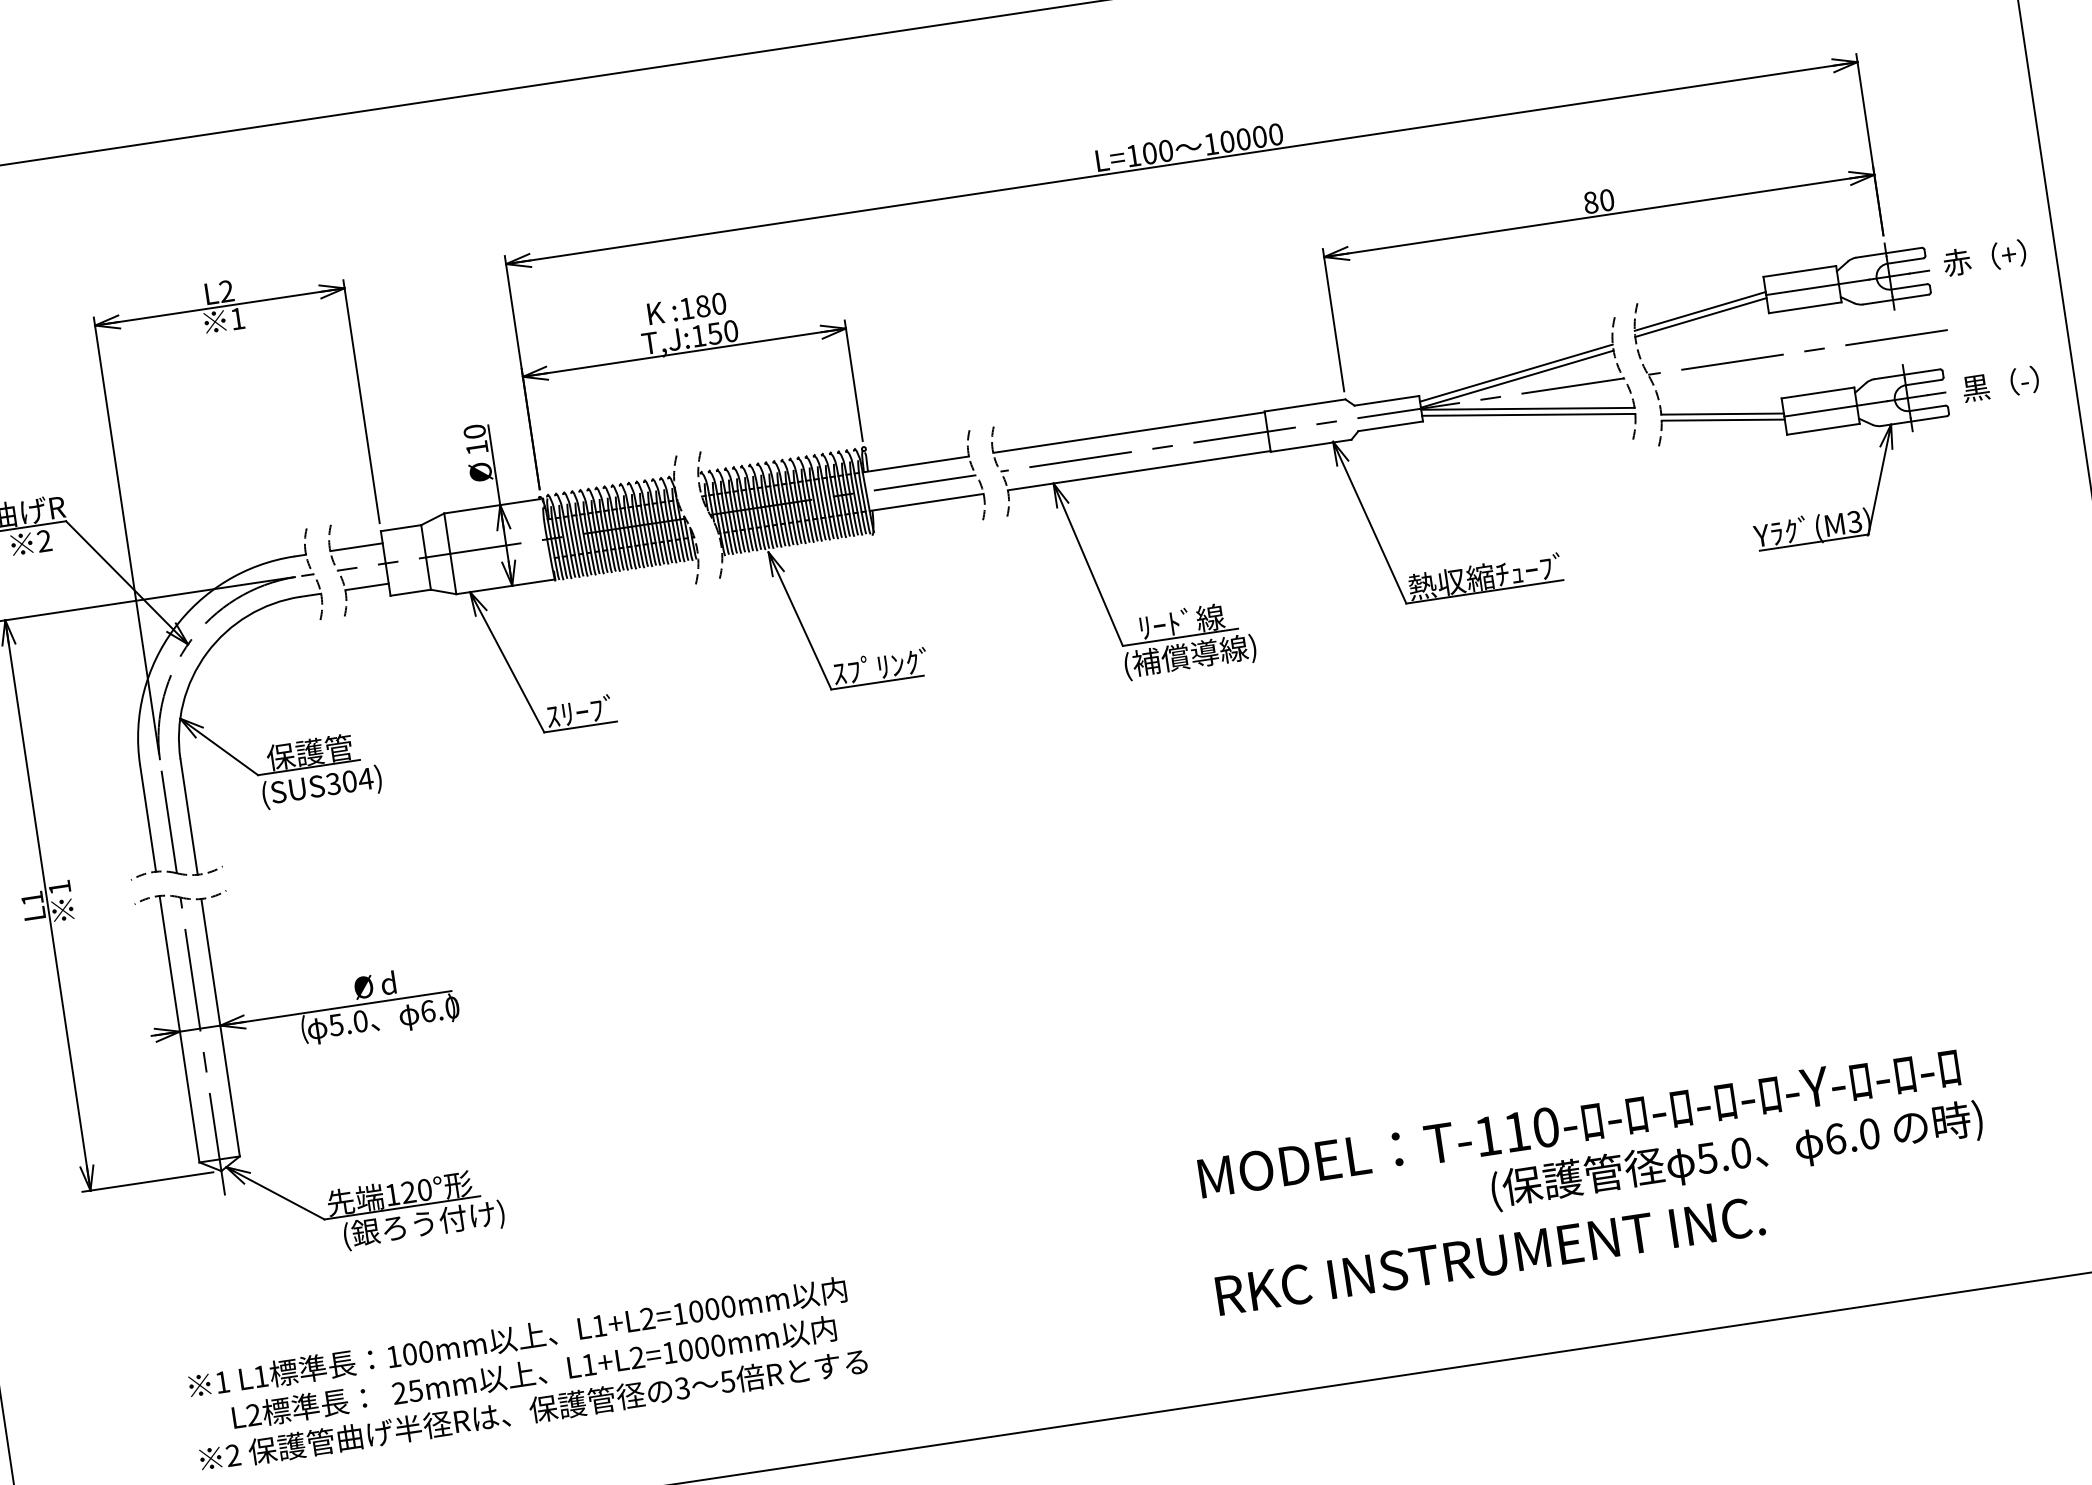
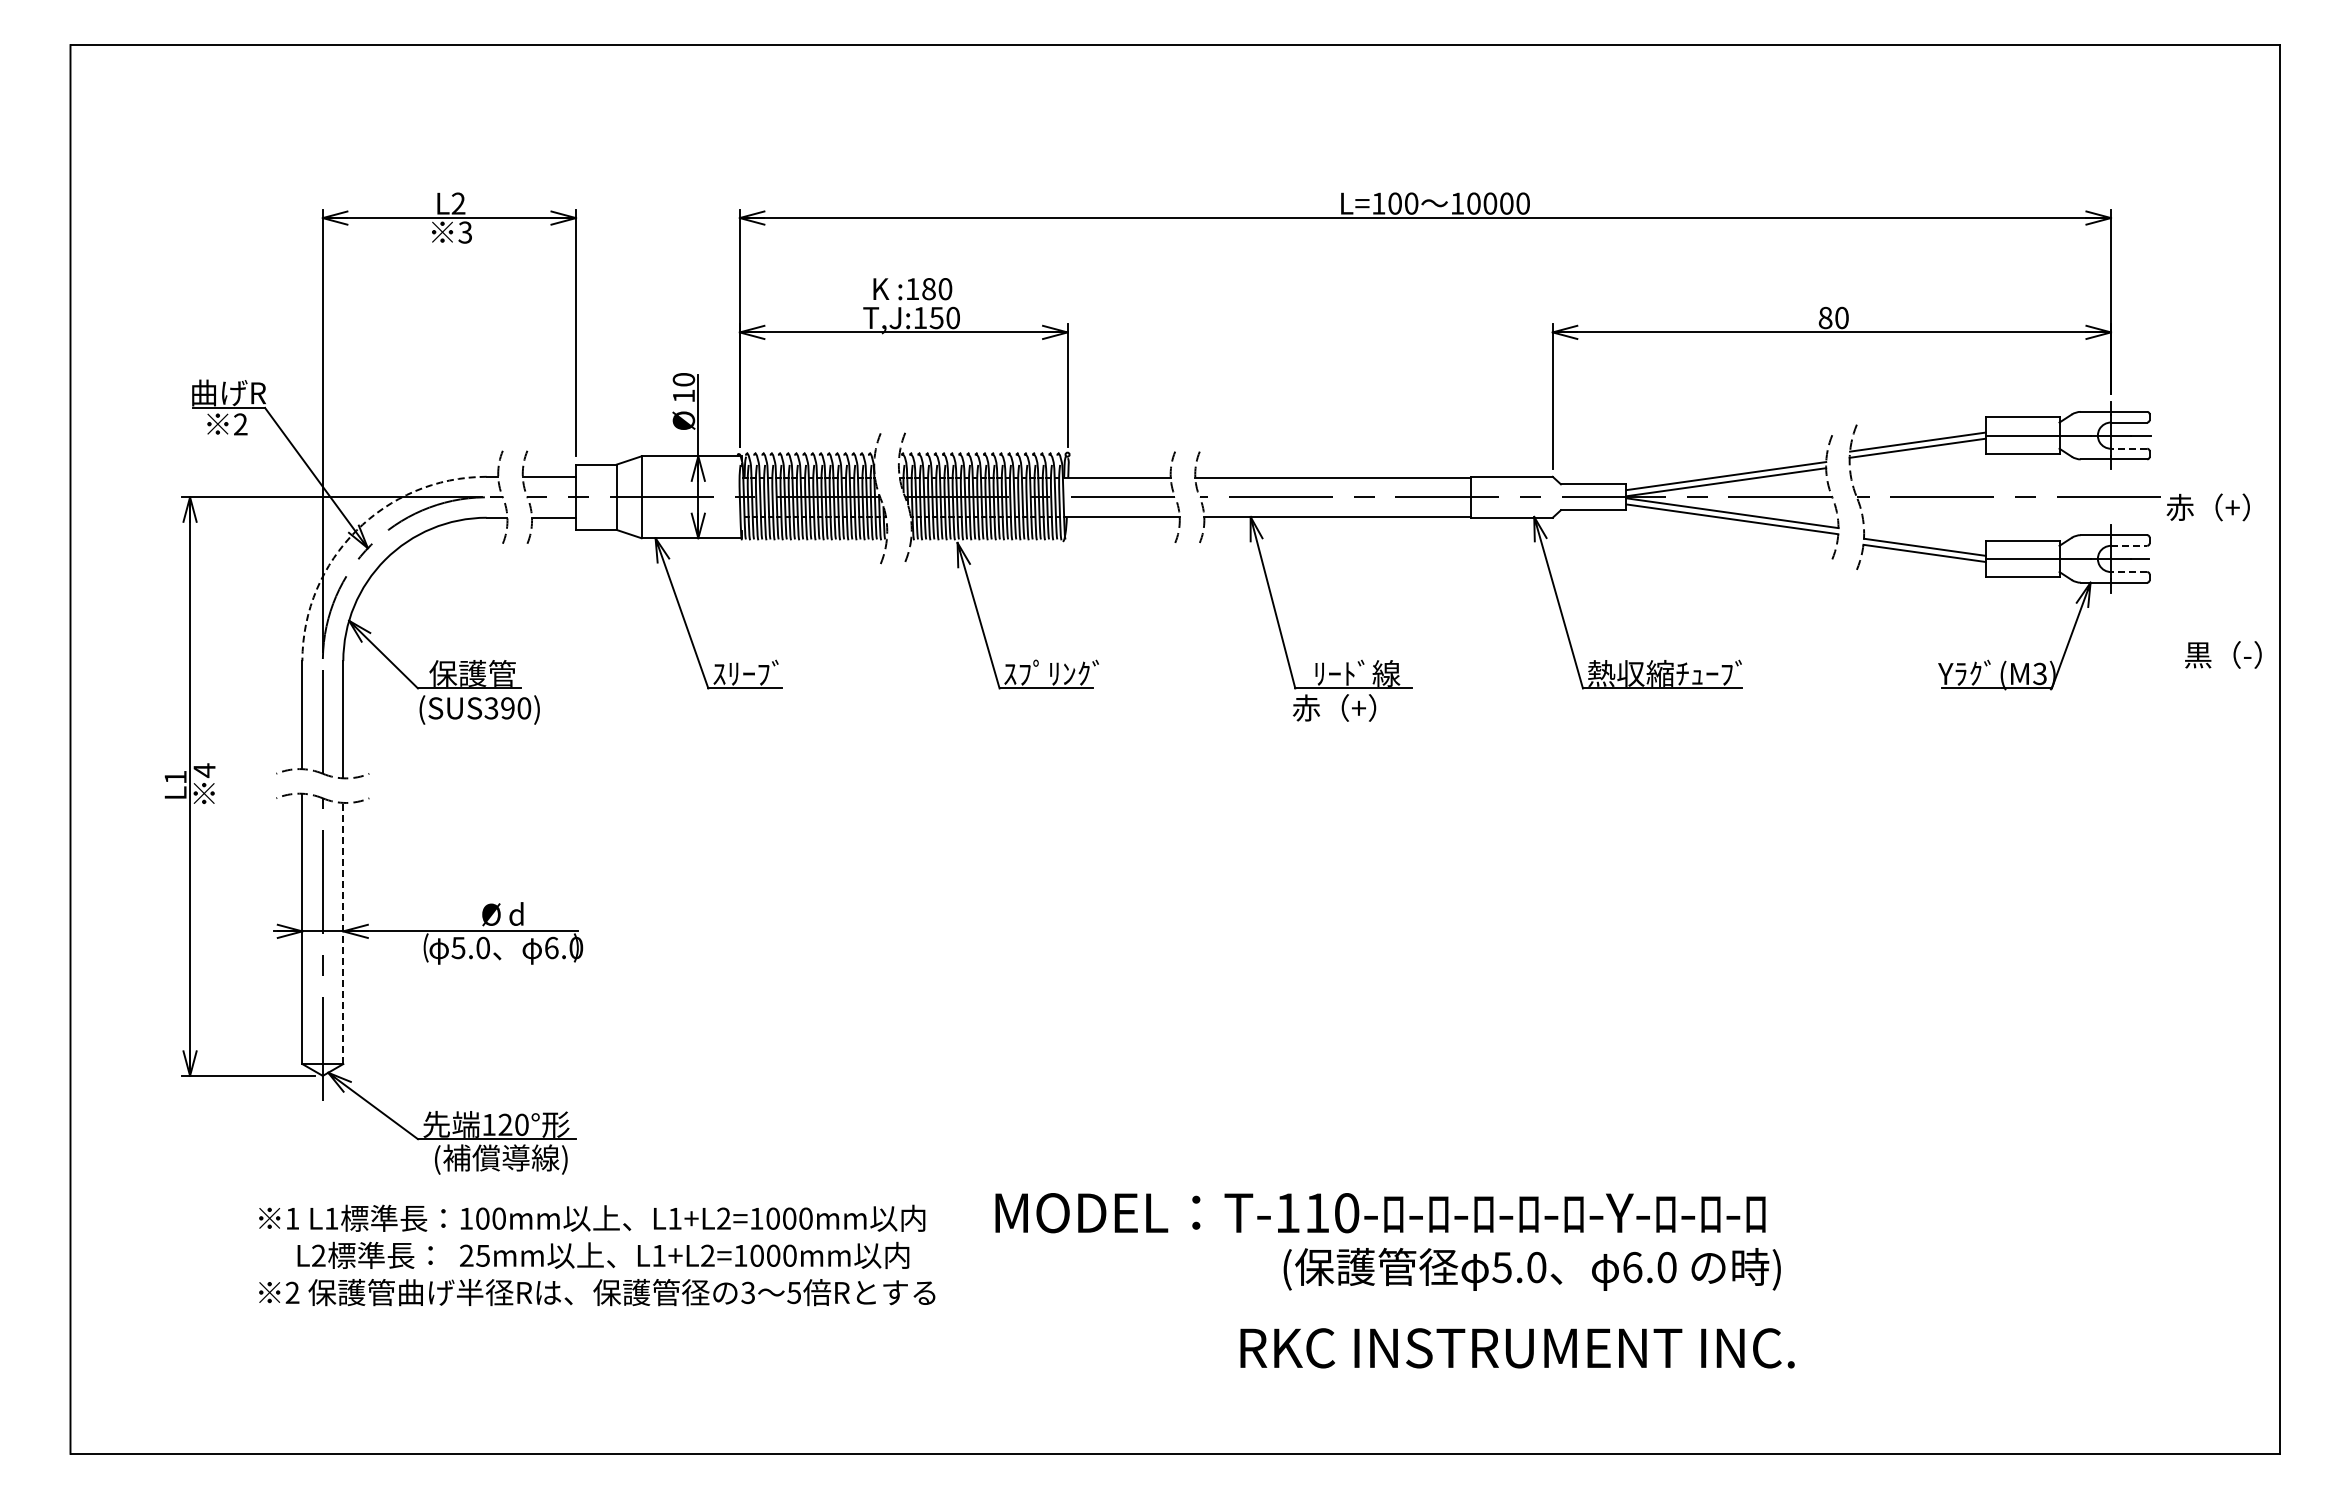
text: (1984, 258) -> (2207, 507), moved
line: (1908, 286) -> (2128, 448), solid -> dashed
text: (236, 318) -> (464, 232), 1 -> 3
line: (1924, 382) -> (2129, 545), solid -> dashed
text: (2000, 383) -> (2223, 654), moved
line: (1927, 408) -> (2128, 572), solid -> dashed
arc: (174, 628) -> (356, 530), solid -> dashed
text: (1189, 657) -> (1359, 709), (補償導線) -> 赤（+）
text: (358, 780) -> (516, 708), (SUS304) -> (SUS390)
text: (59, 887) -> (204, 770), 1 -> 4
line: (220, 1027) -> (343, 933), solid -> dashed
text: (1590, 1149) -> (1387, 1241), moved
text: (428, 1224) -> (520, 1159), (銀ろう付け) -> (補償導線)
text: (1490, 1256) -> (1517, 1348), moved
text: (528, 1373) -> (597, 1255), moved

